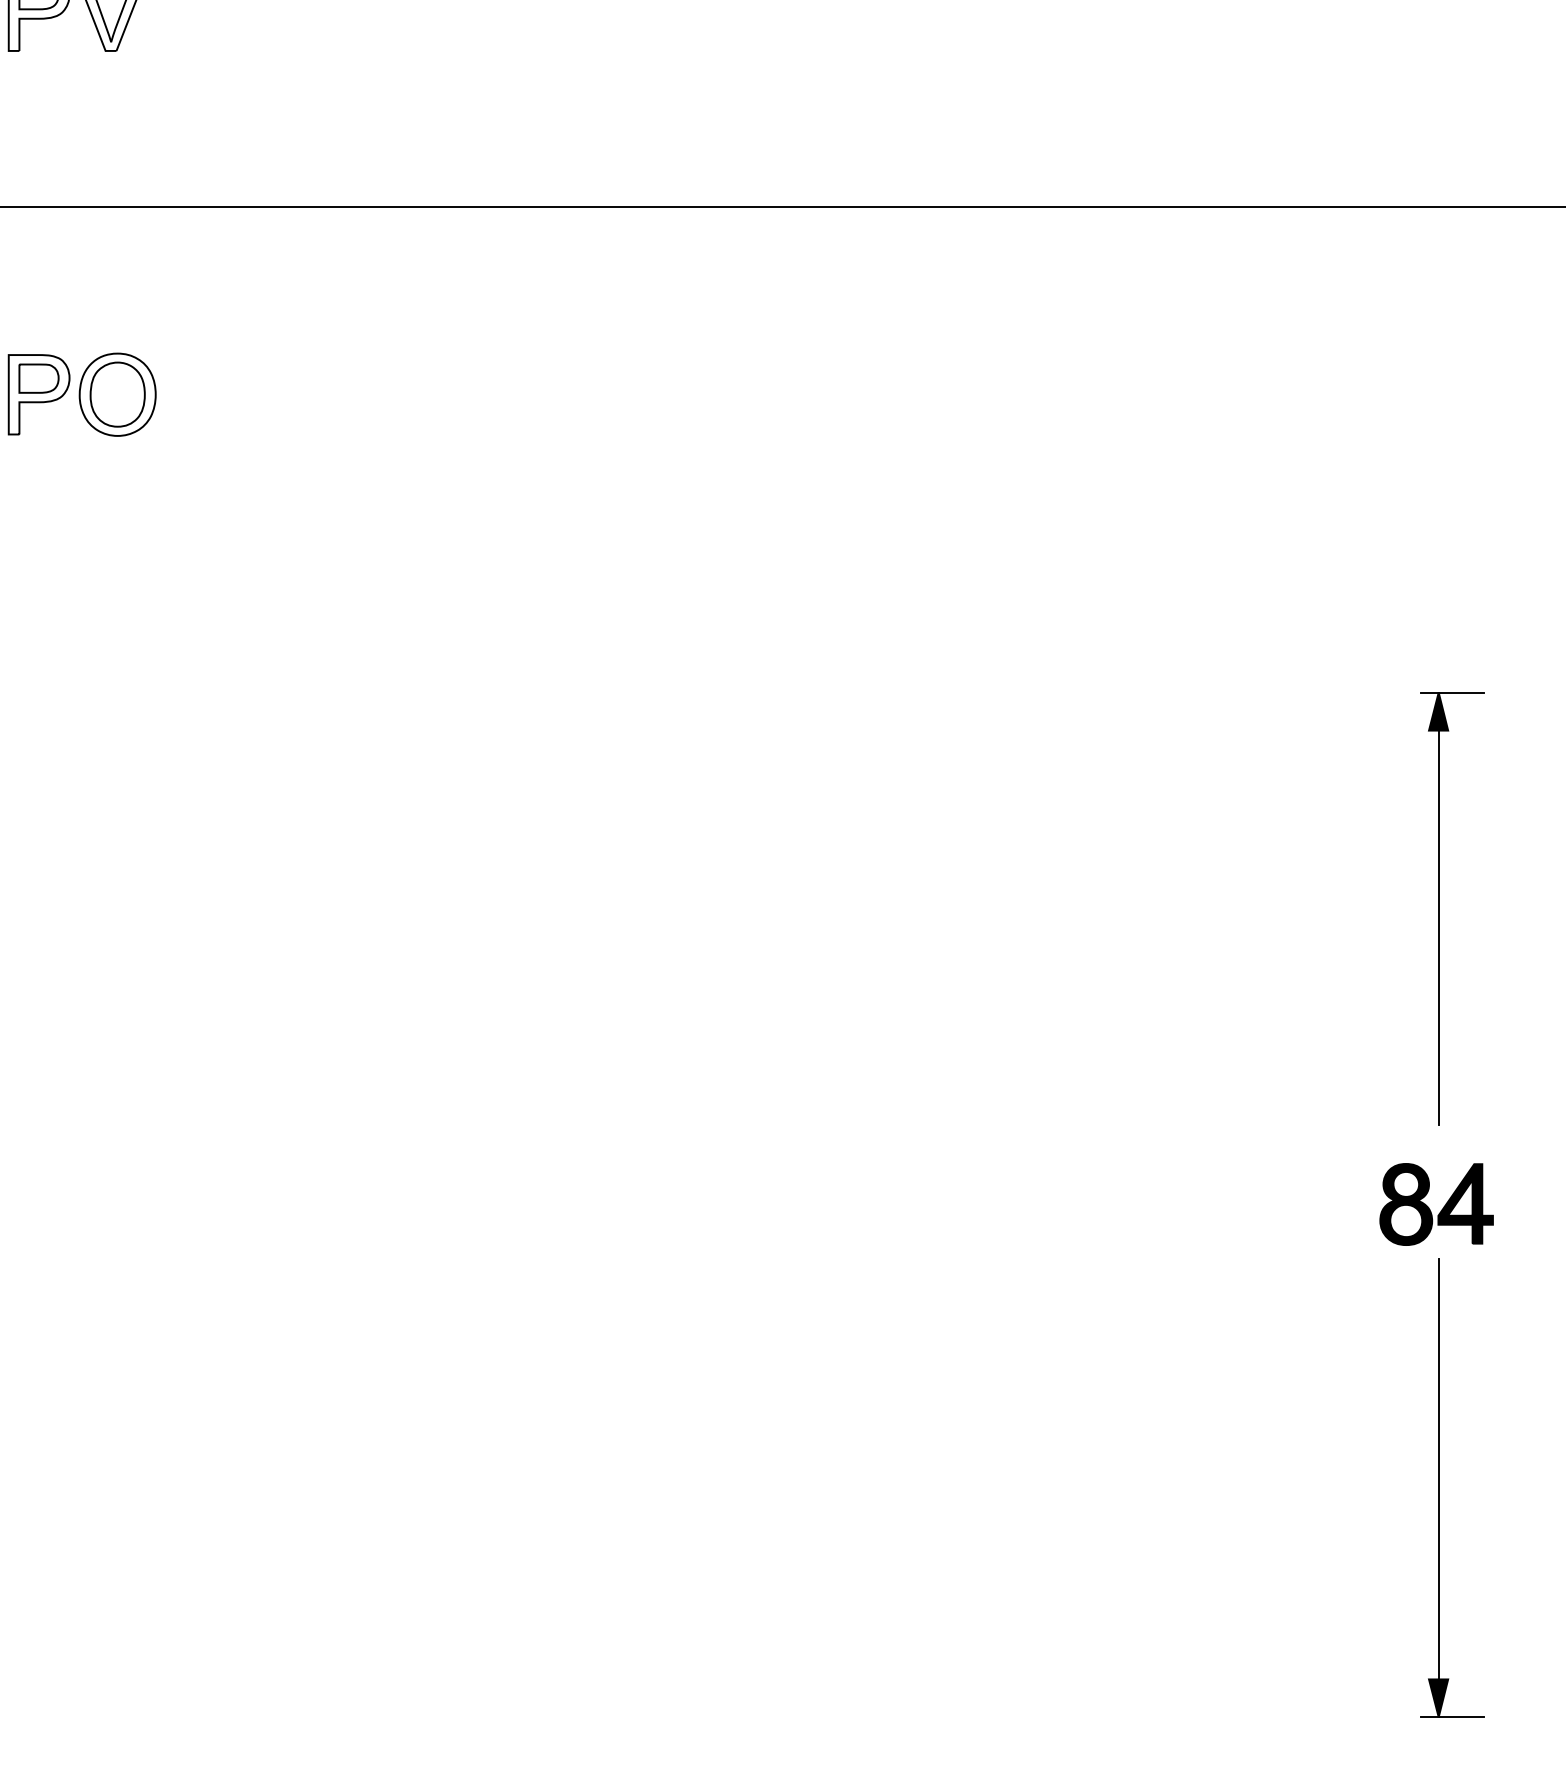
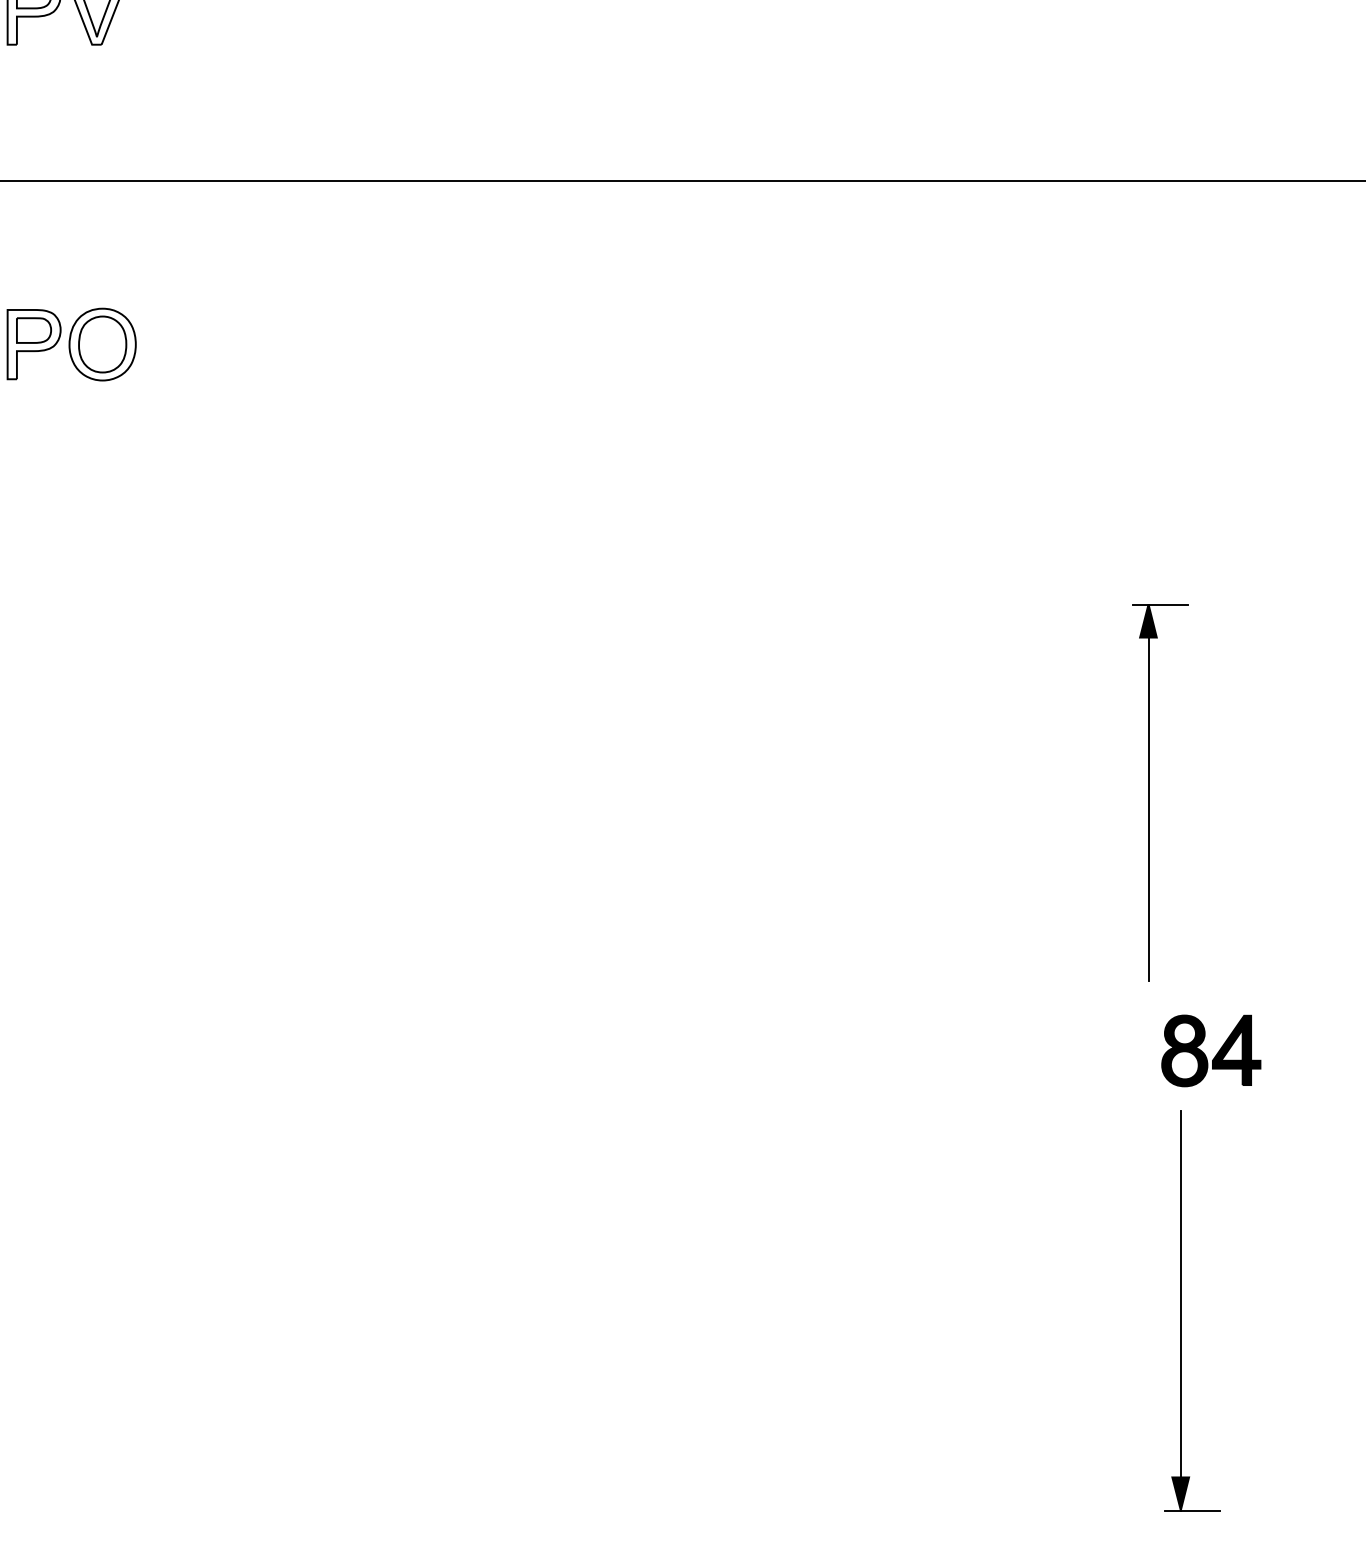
part: (1439, 908) -> (1149, 792), moved
part: (1441, 1209) -> (1215, 1055), moved
part: (1439, 1487) -> (1181, 1310), moved

